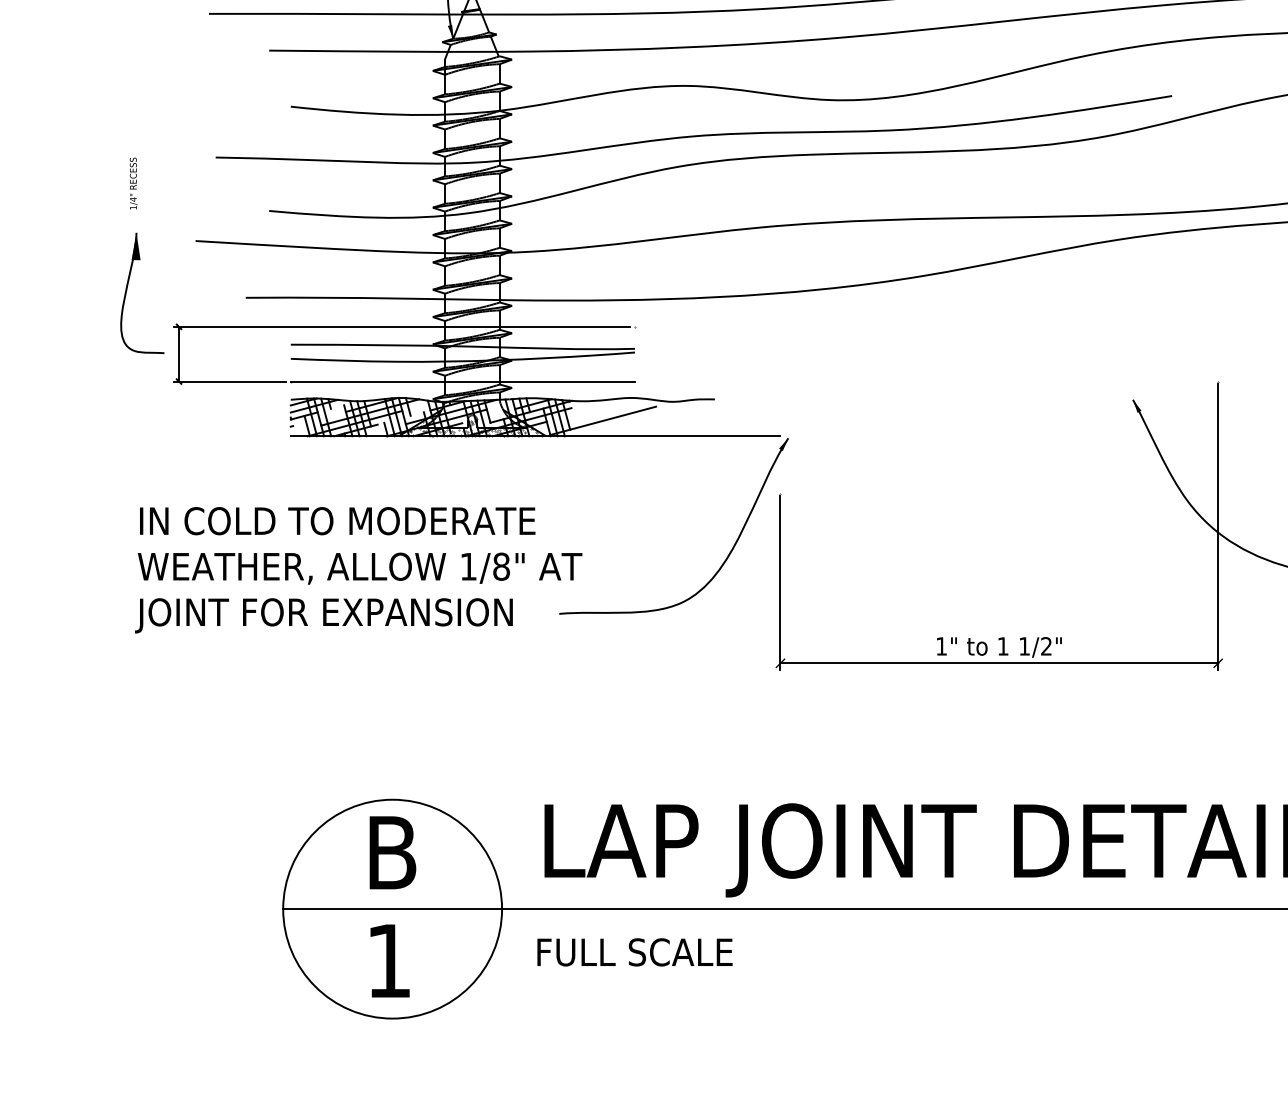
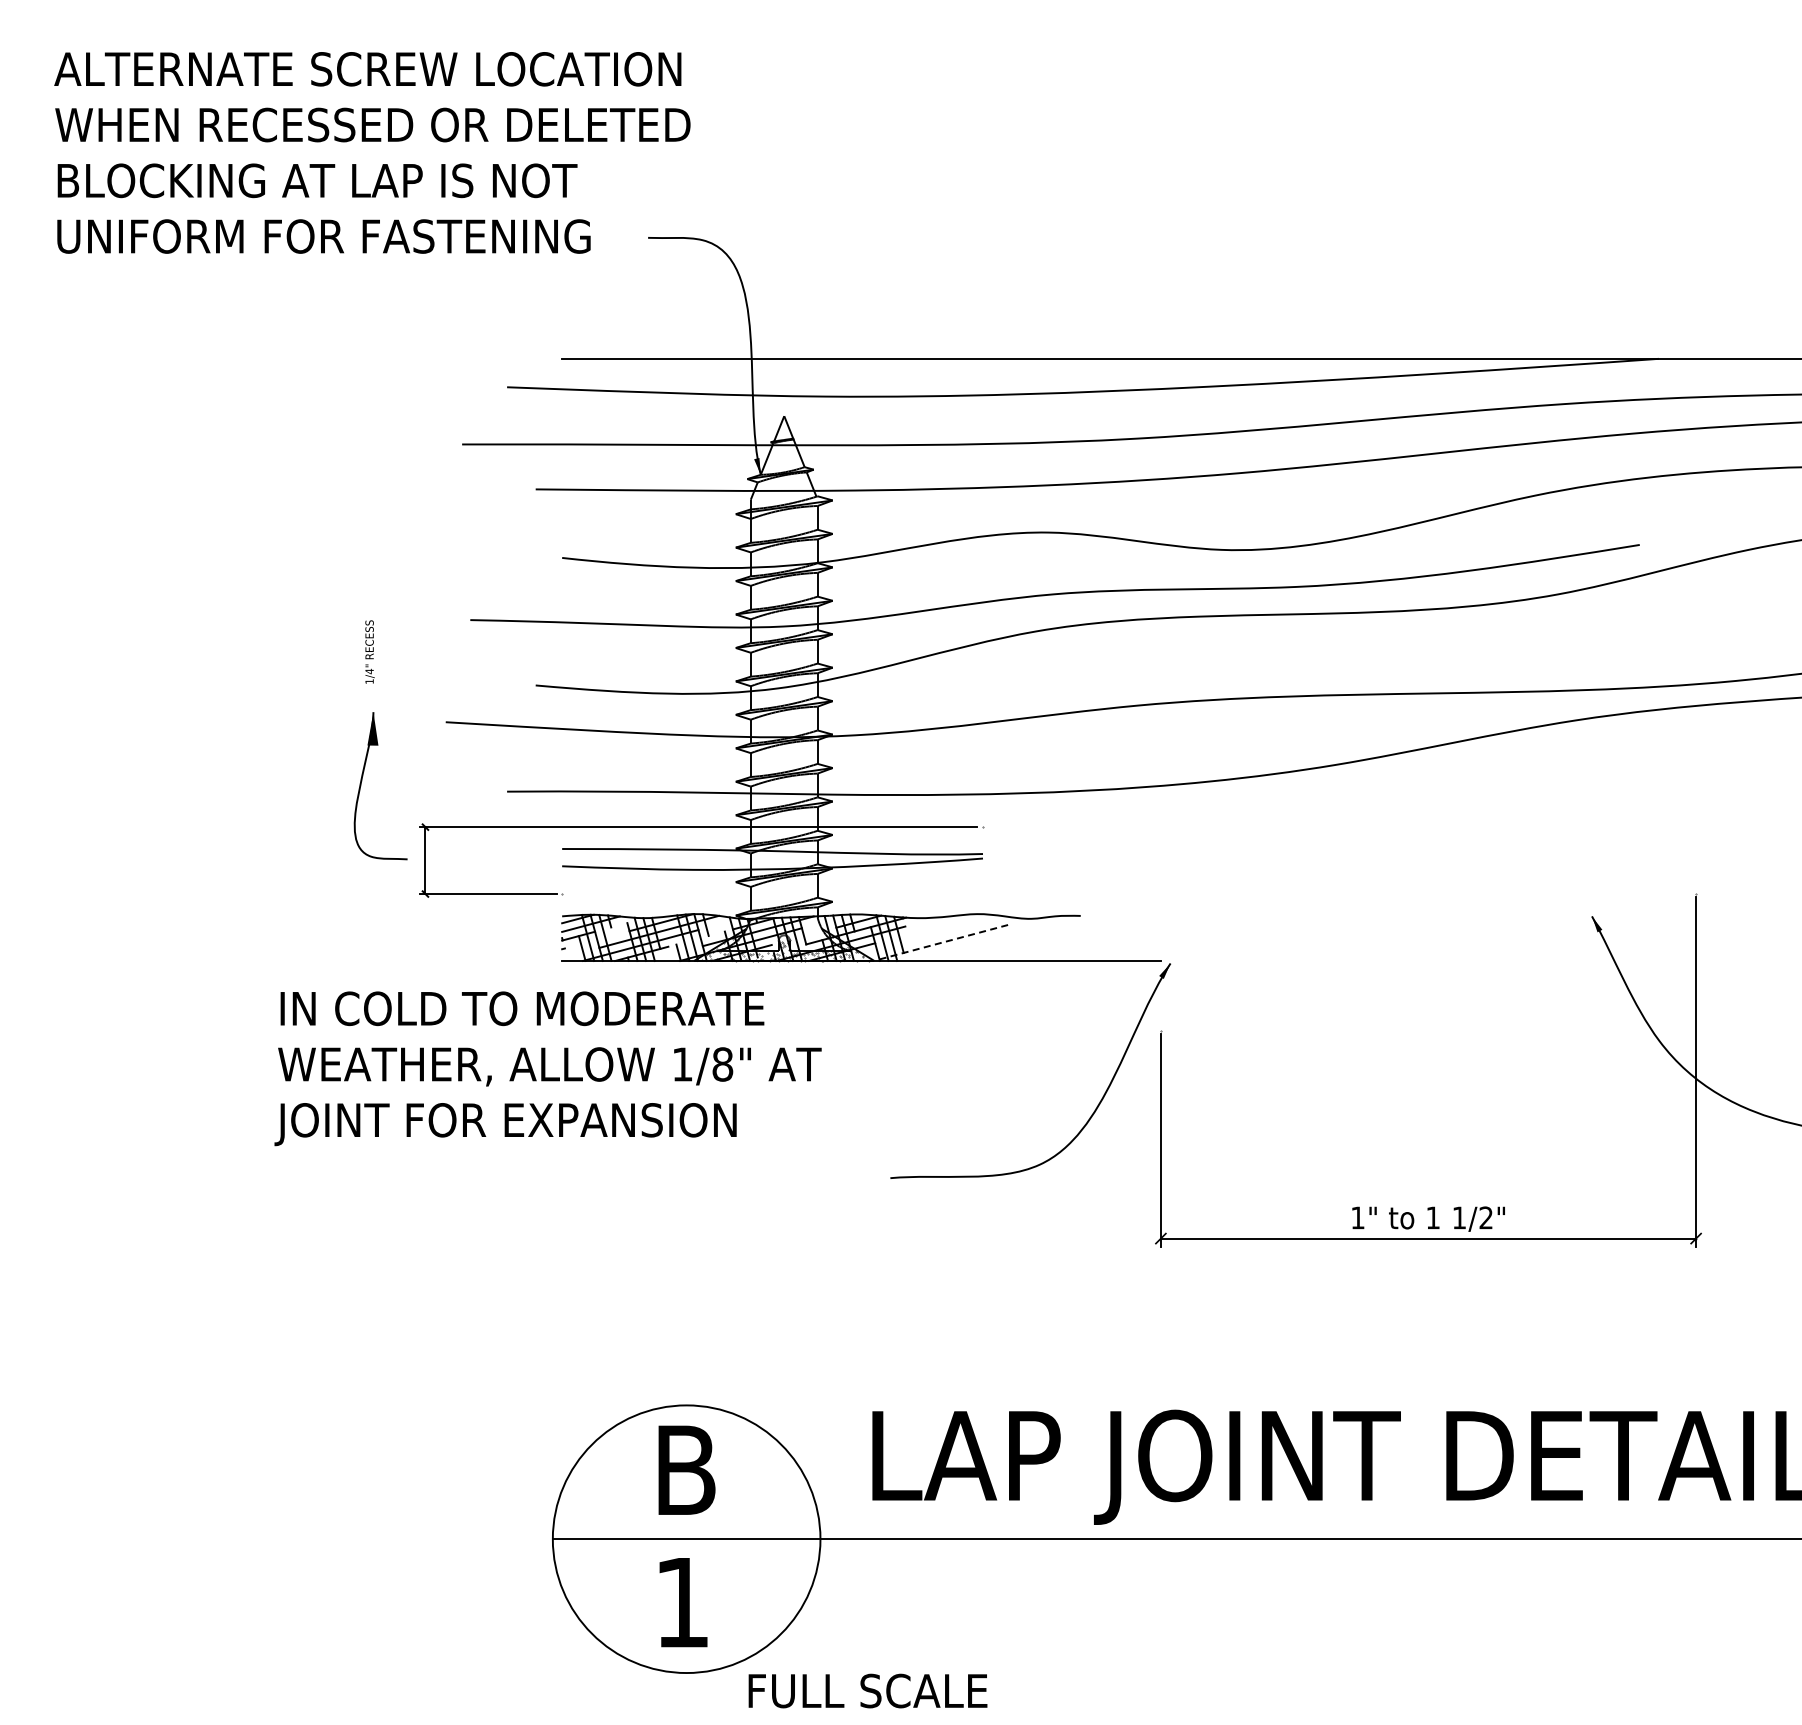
line: (462, 381) -> (772, 894), removed
line: (603, 421) -> (944, 942), solid -> dashed
text: (358, 570) -> (547, 1068), moved
text: (634, 951) -> (867, 1690), moved

